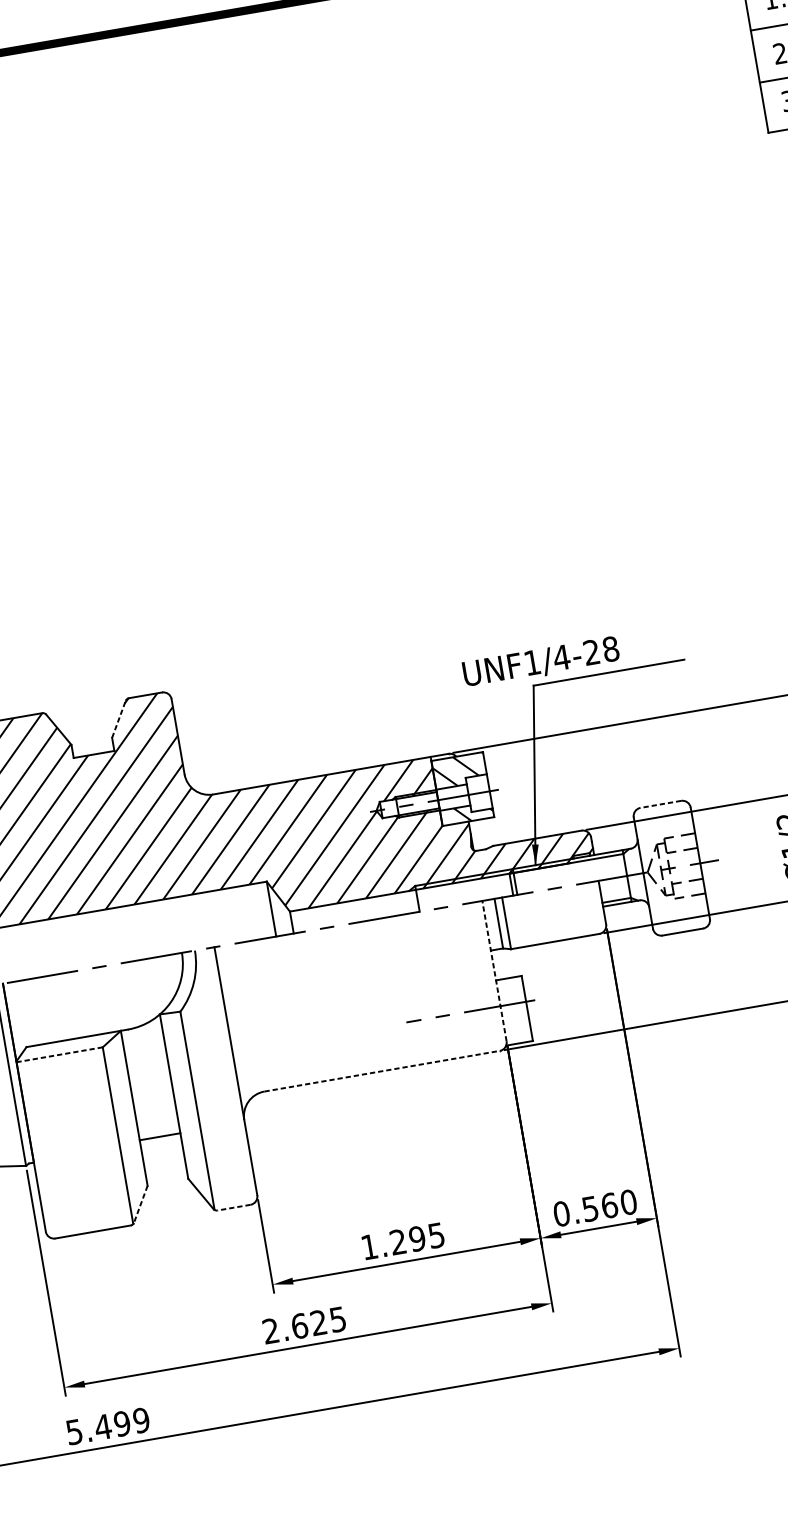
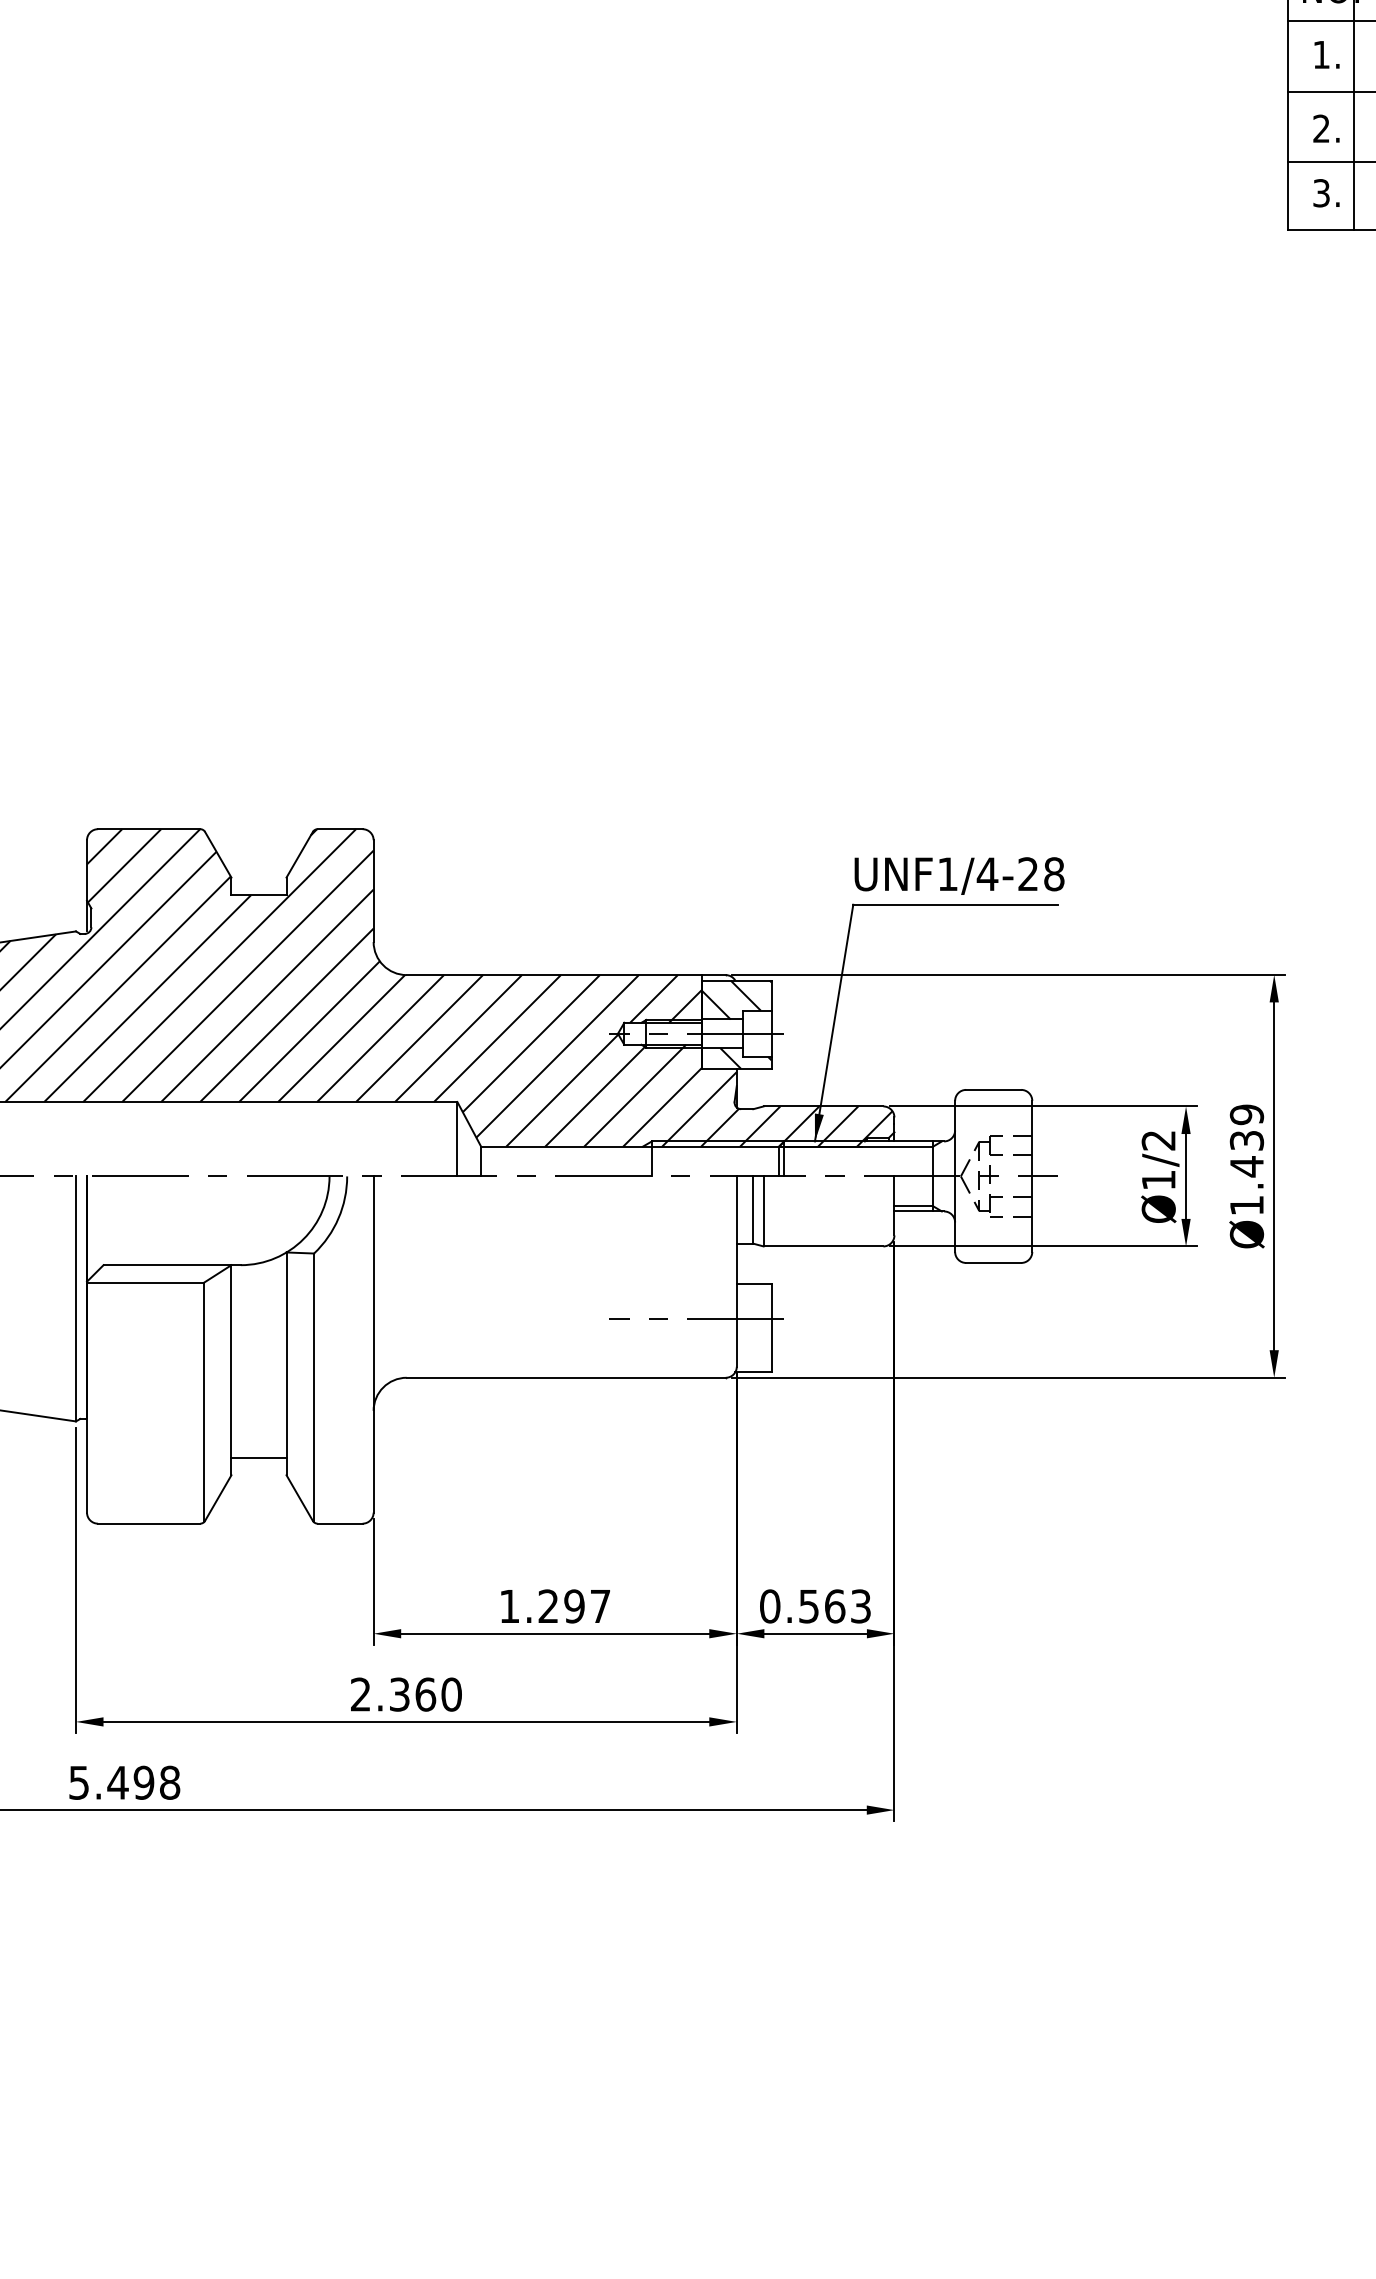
text: (541, 662) -> (959, 875), moved
line: (118, 719) -> (299, 854), dashed -> solid
line: (660, 804) -> (993, 1089), dashed -> solid
line: (494, 971) -> (736, 1271), dashed -> solid
line: (58, 1054) -> (144, 1282), dashed -> solid
line: (382, 1070) -> (566, 1377), dashed -> solid
line: (159, 1136) -> (258, 1457), moved
text: (628, 1202) -> (860, 1606), 0.560 -> 0.563
line: (141, 1204) -> (218, 1498), dashed -> solid
line: (233, 1207) -> (339, 1523), dashed -> solid
text: (436, 1235) -> (600, 1606), 1.295 -> 1.297
text: (318, 1322) -> (425, 1694), 2.625 -> 2.360
text: (141, 1420) -> (169, 1782), 5.499 -> 5.498

